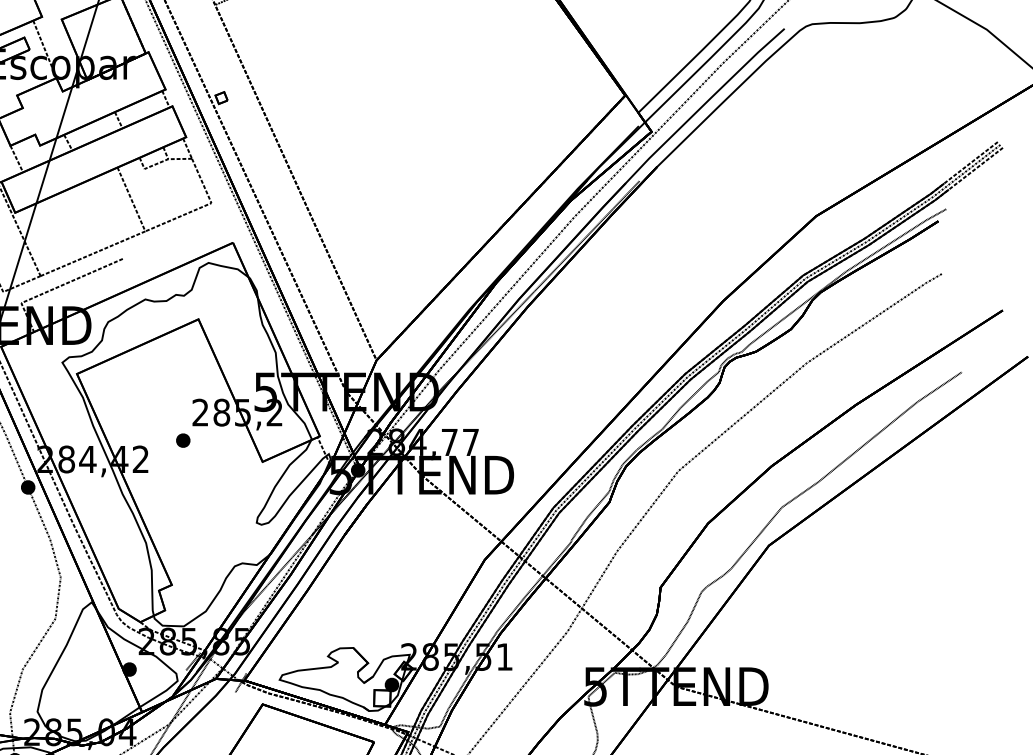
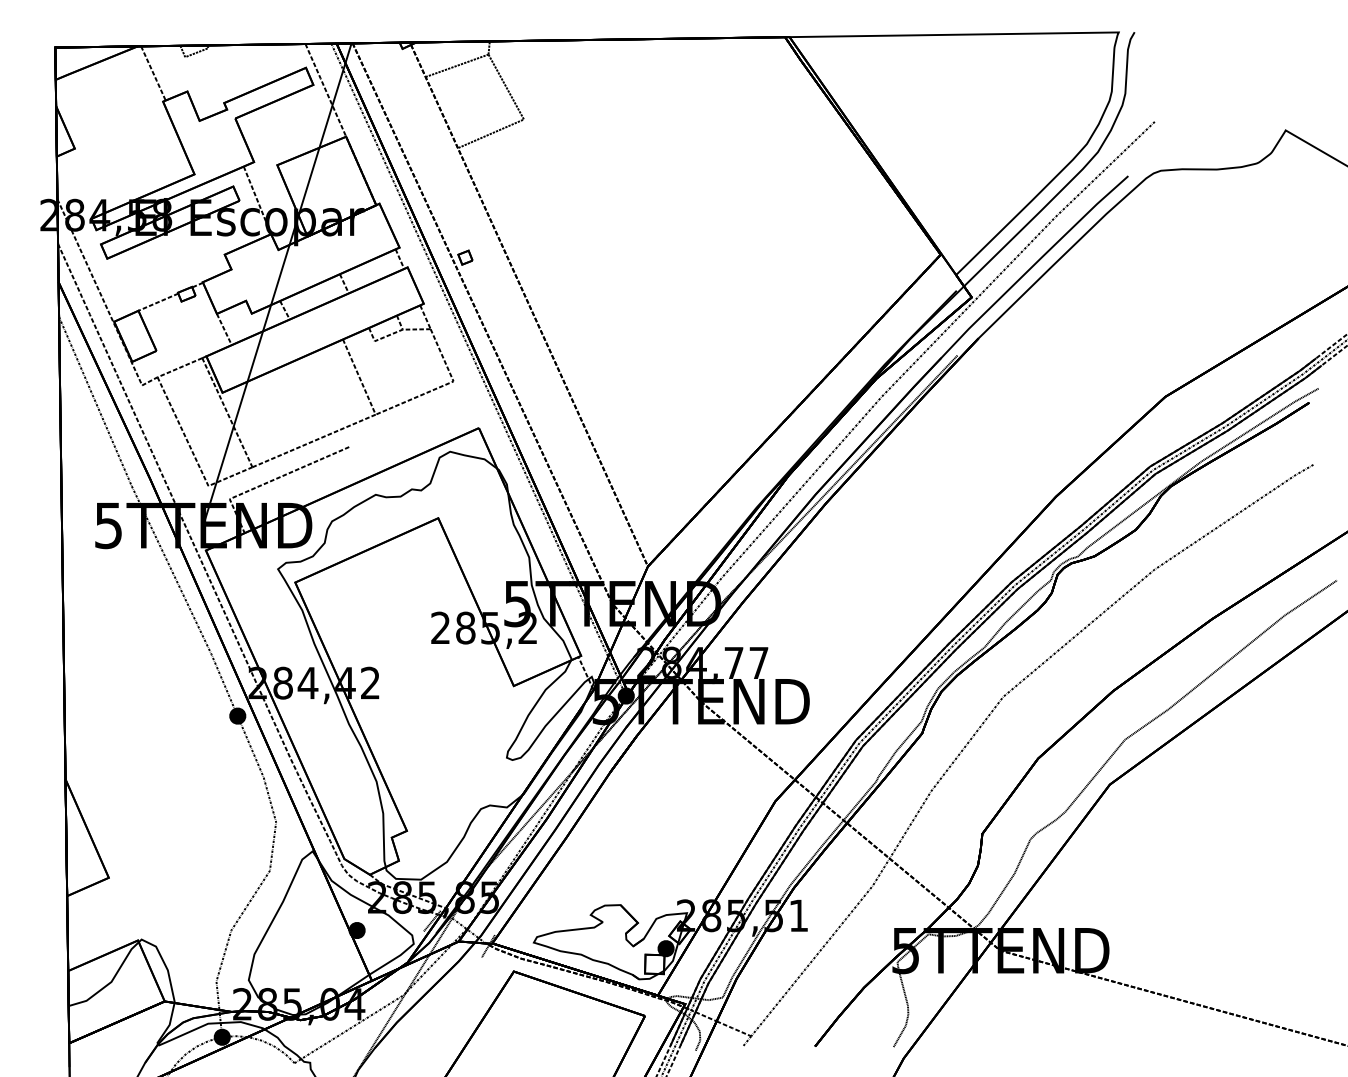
part: (183, 440) -> (420, 660), removed

